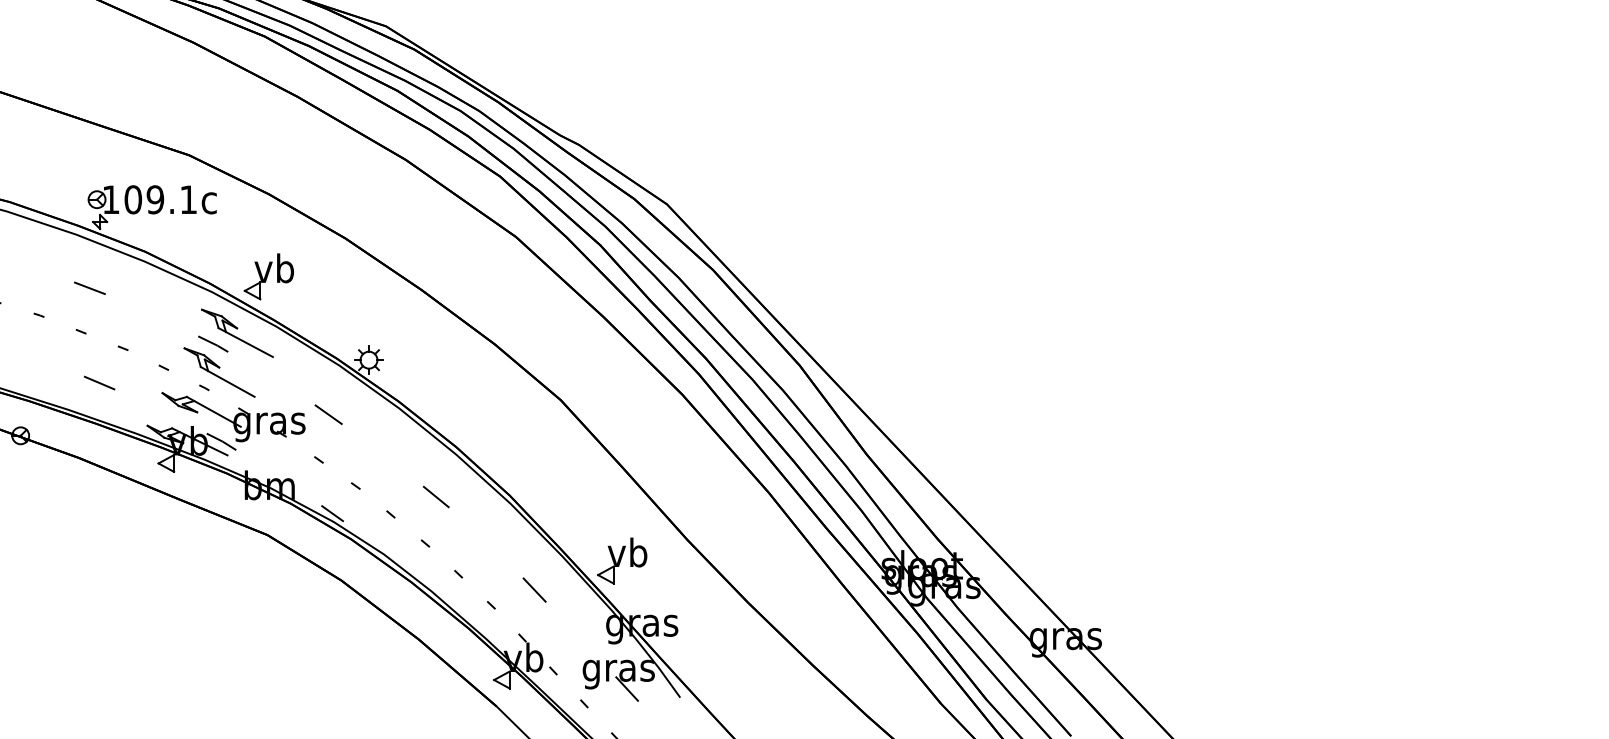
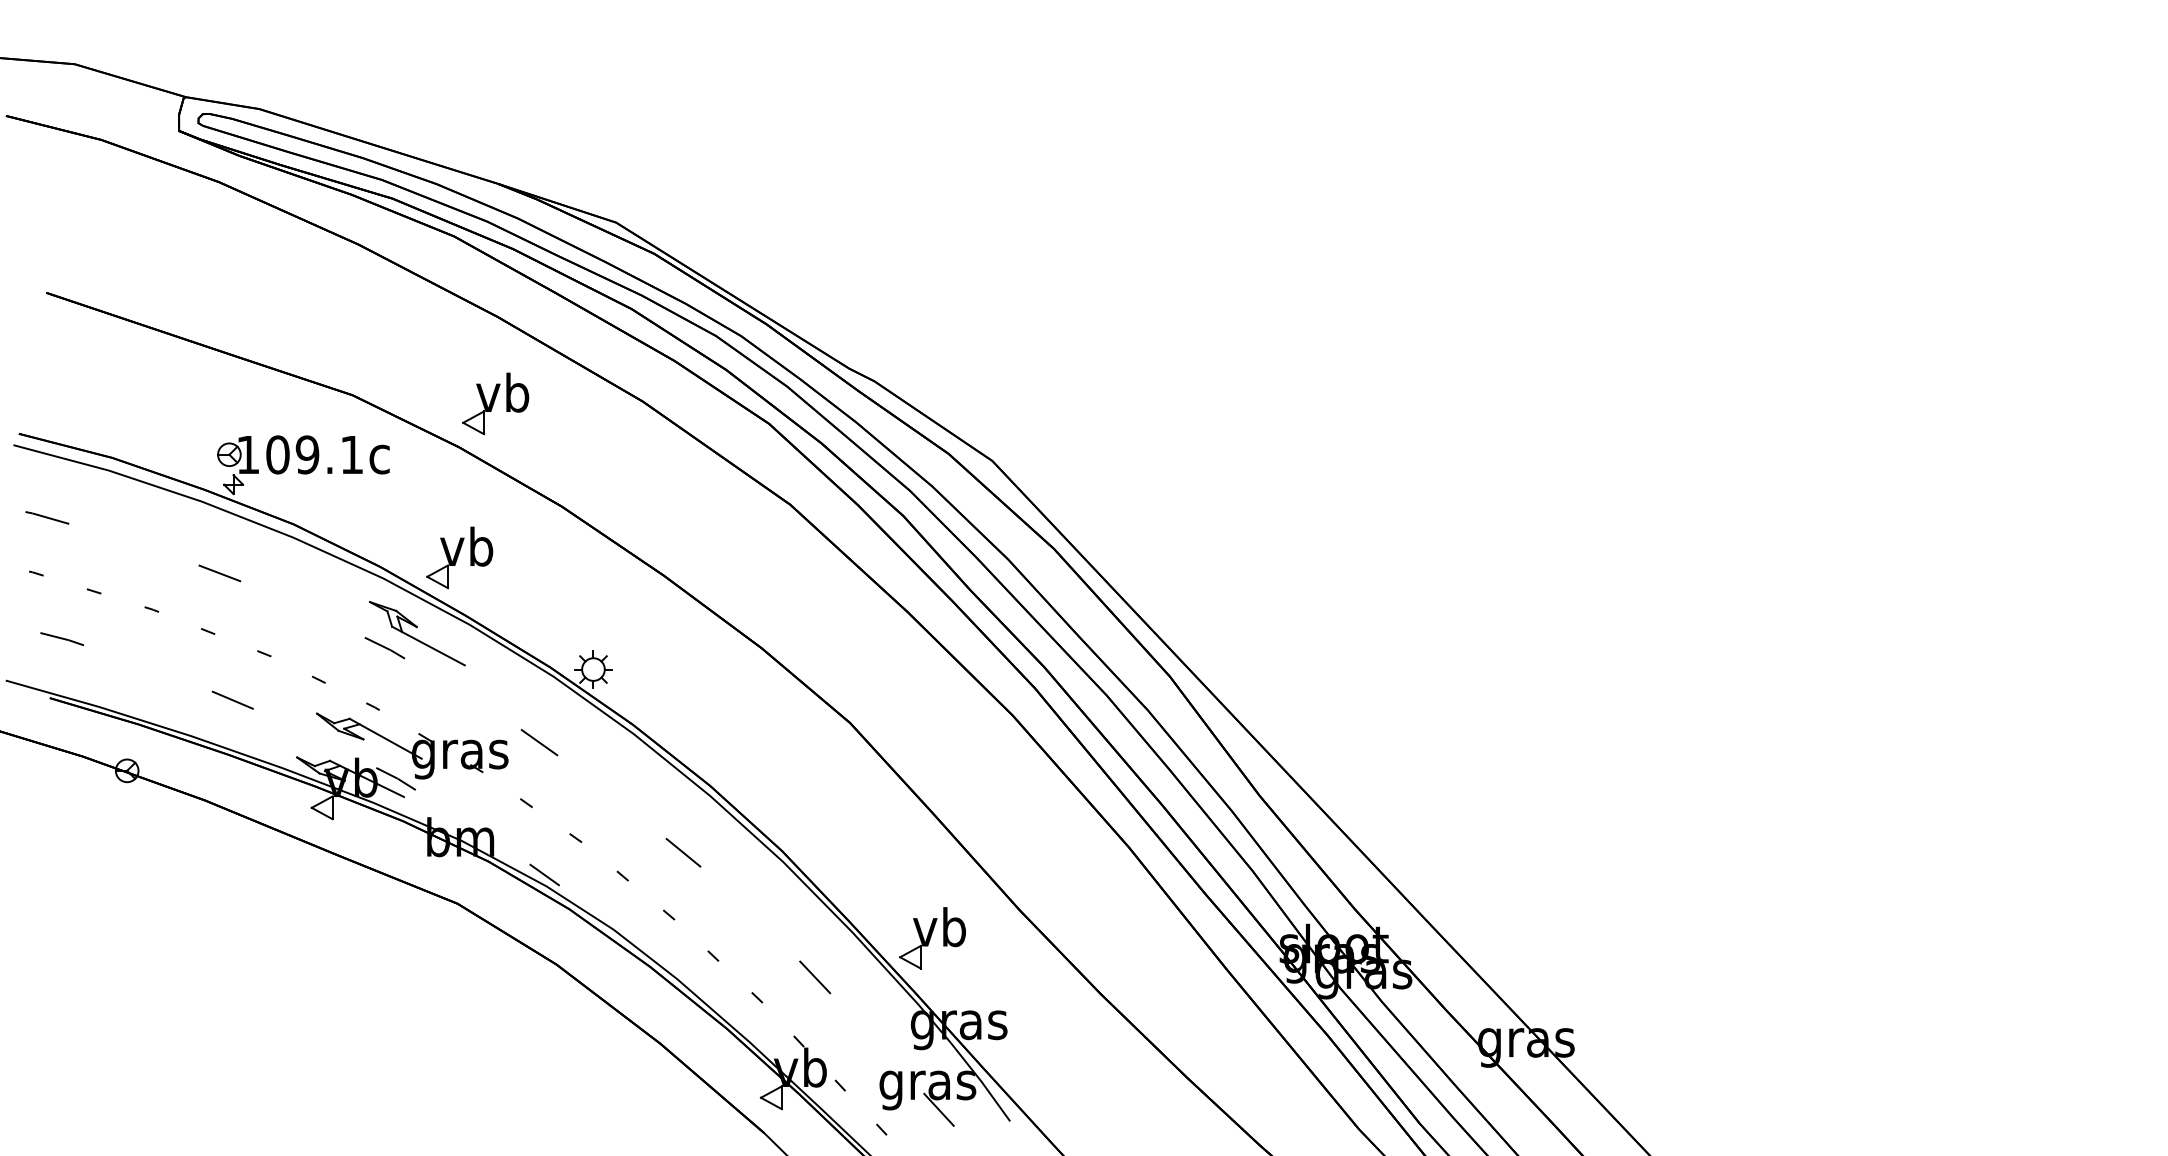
part: (295, 161) -> (495, 403), added
part: (219, 372) -> (393, 685), removed

